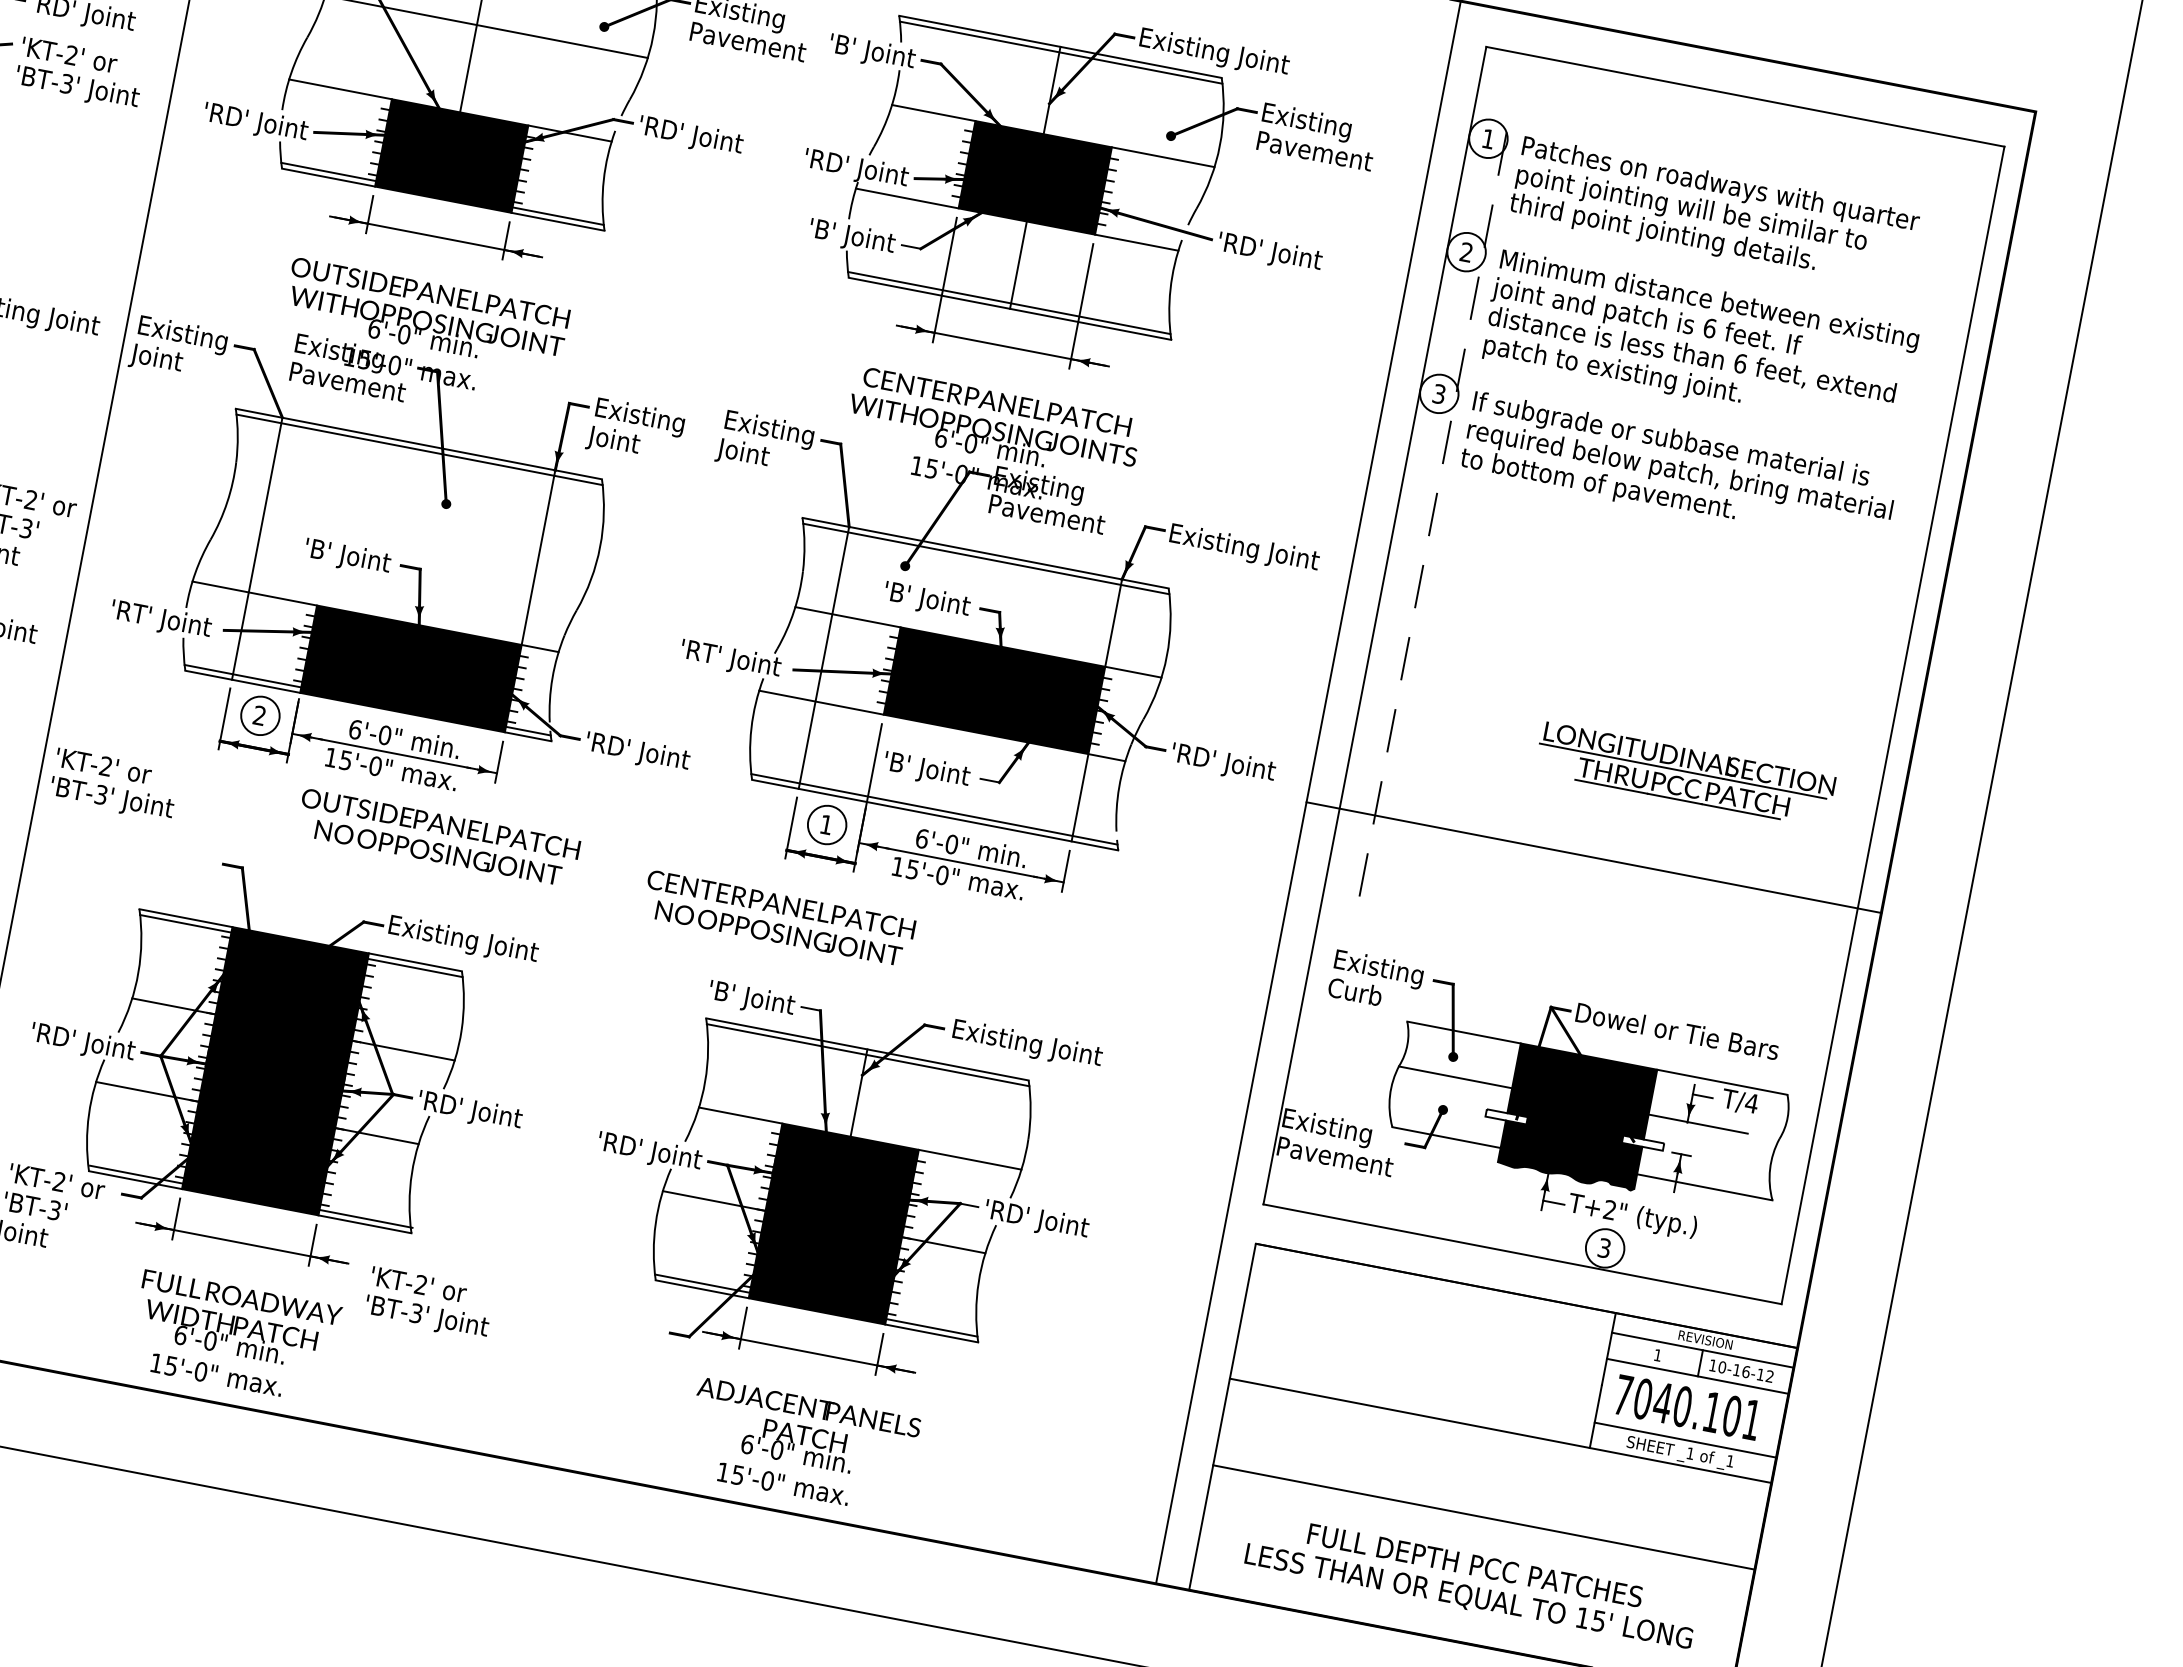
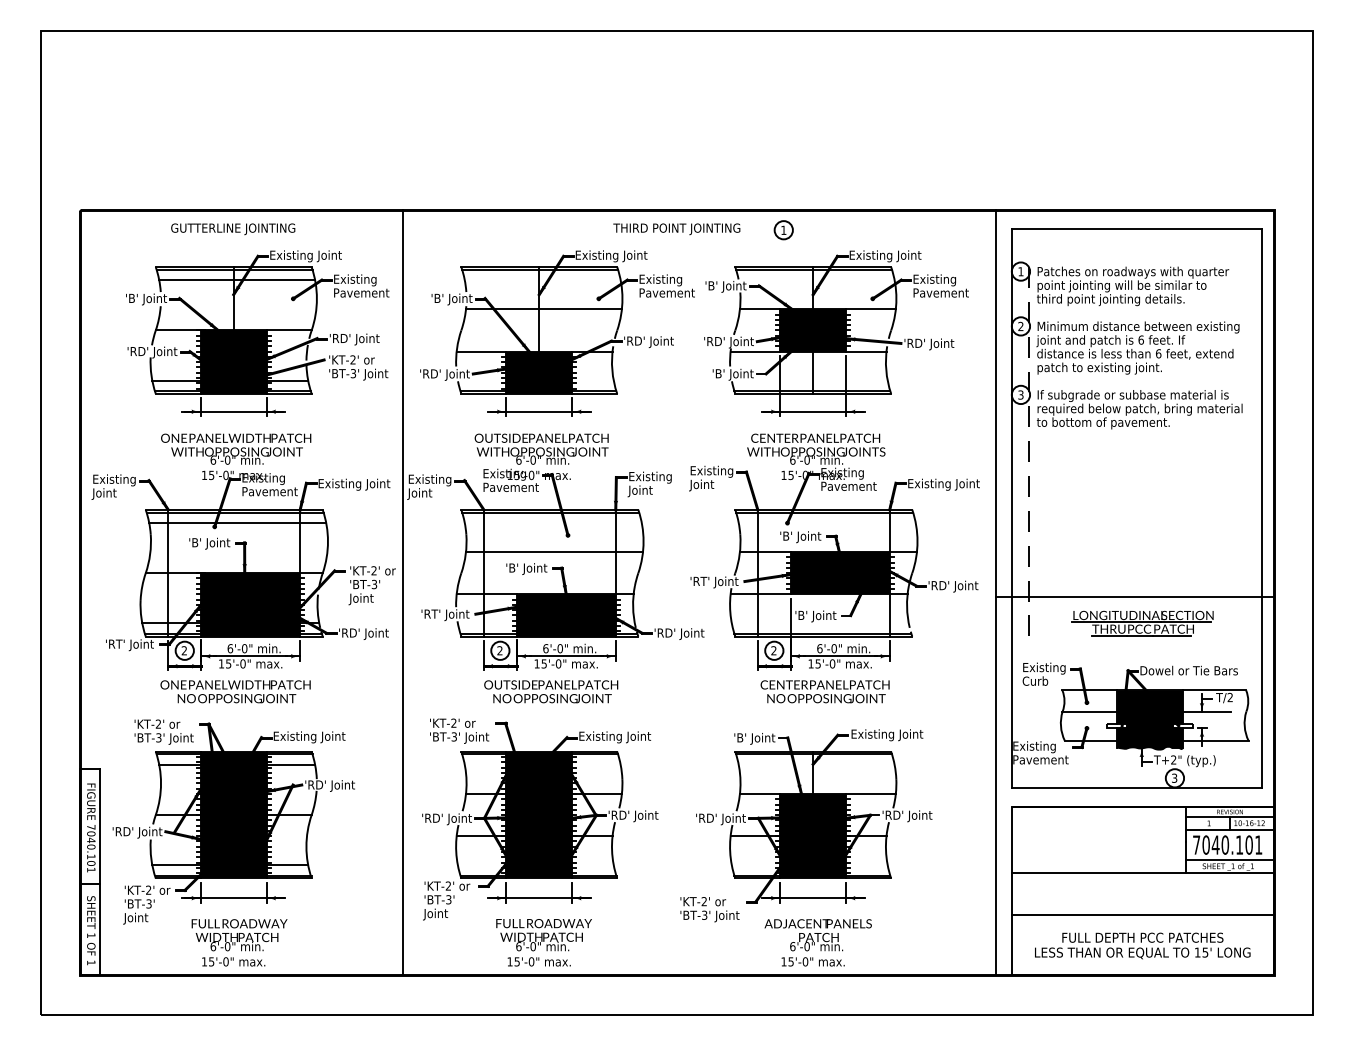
line: (411, 534) -> (554, 552), added
part: (1684, 774) -> (1142, 623), moved
text: (114, 783) -> (459, 730), moved
text: (825, 824) -> (773, 650), 1 -> 2
text: (438, 837) -> (551, 691), moved
text: (777, 917) -> (824, 691), moved
text: (1752, 1103) -> (1230, 697), T/4 -> T/2
text: (428, 1303) -> (709, 909), moved

